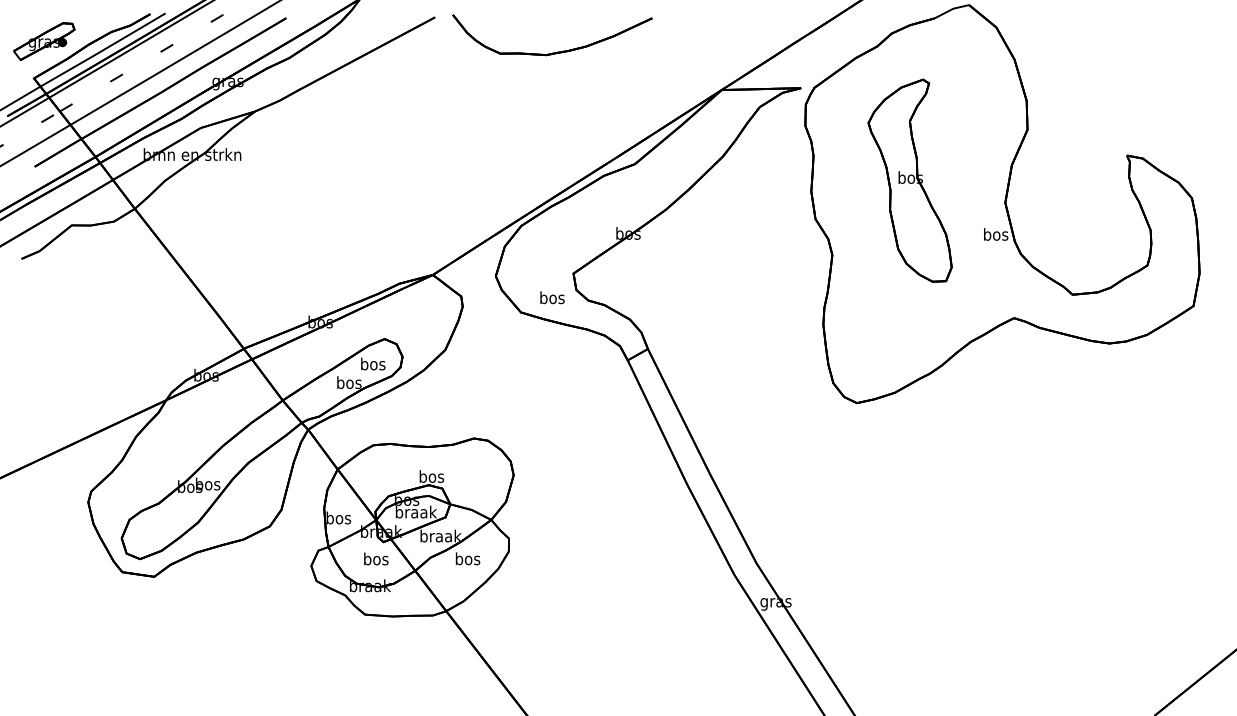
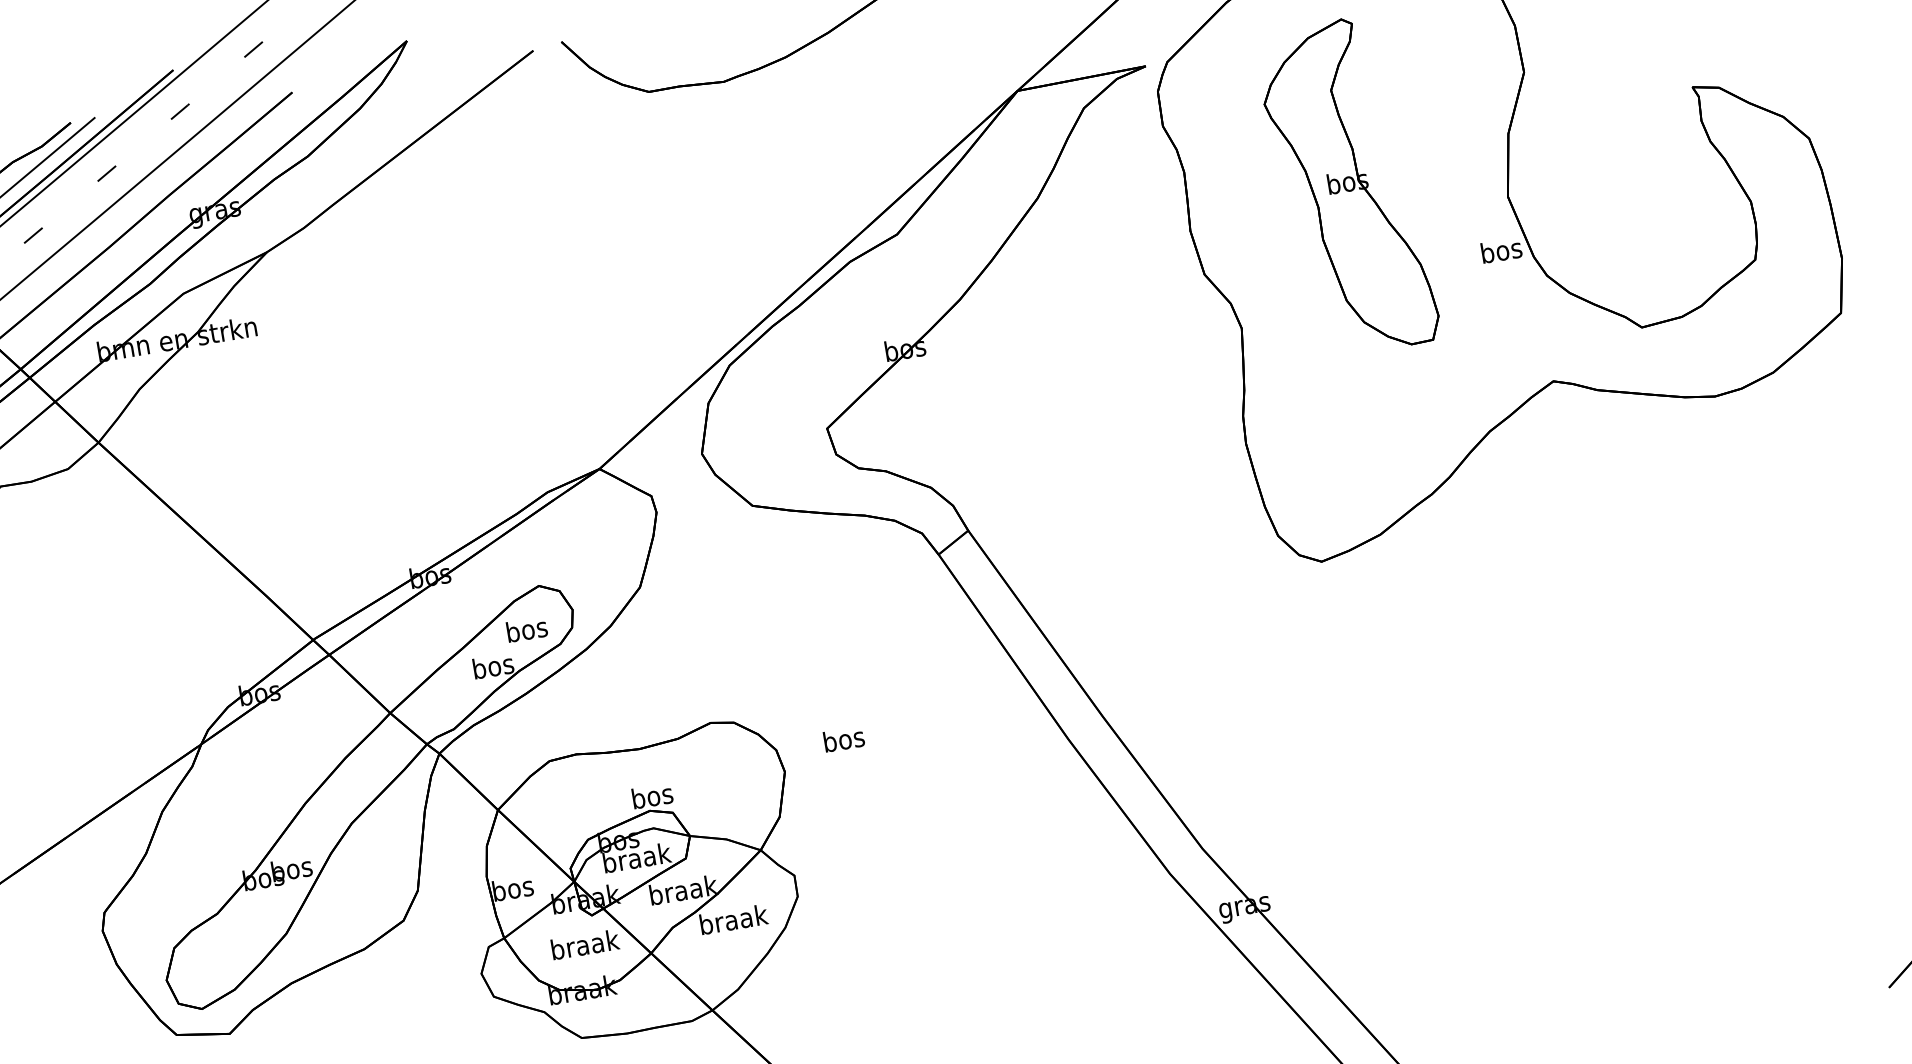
text: (552, 297) -> (844, 738), moved
text: (376, 558) -> (585, 943), bos -> braak
text: (467, 558) -> (732, 919), bos -> braak

